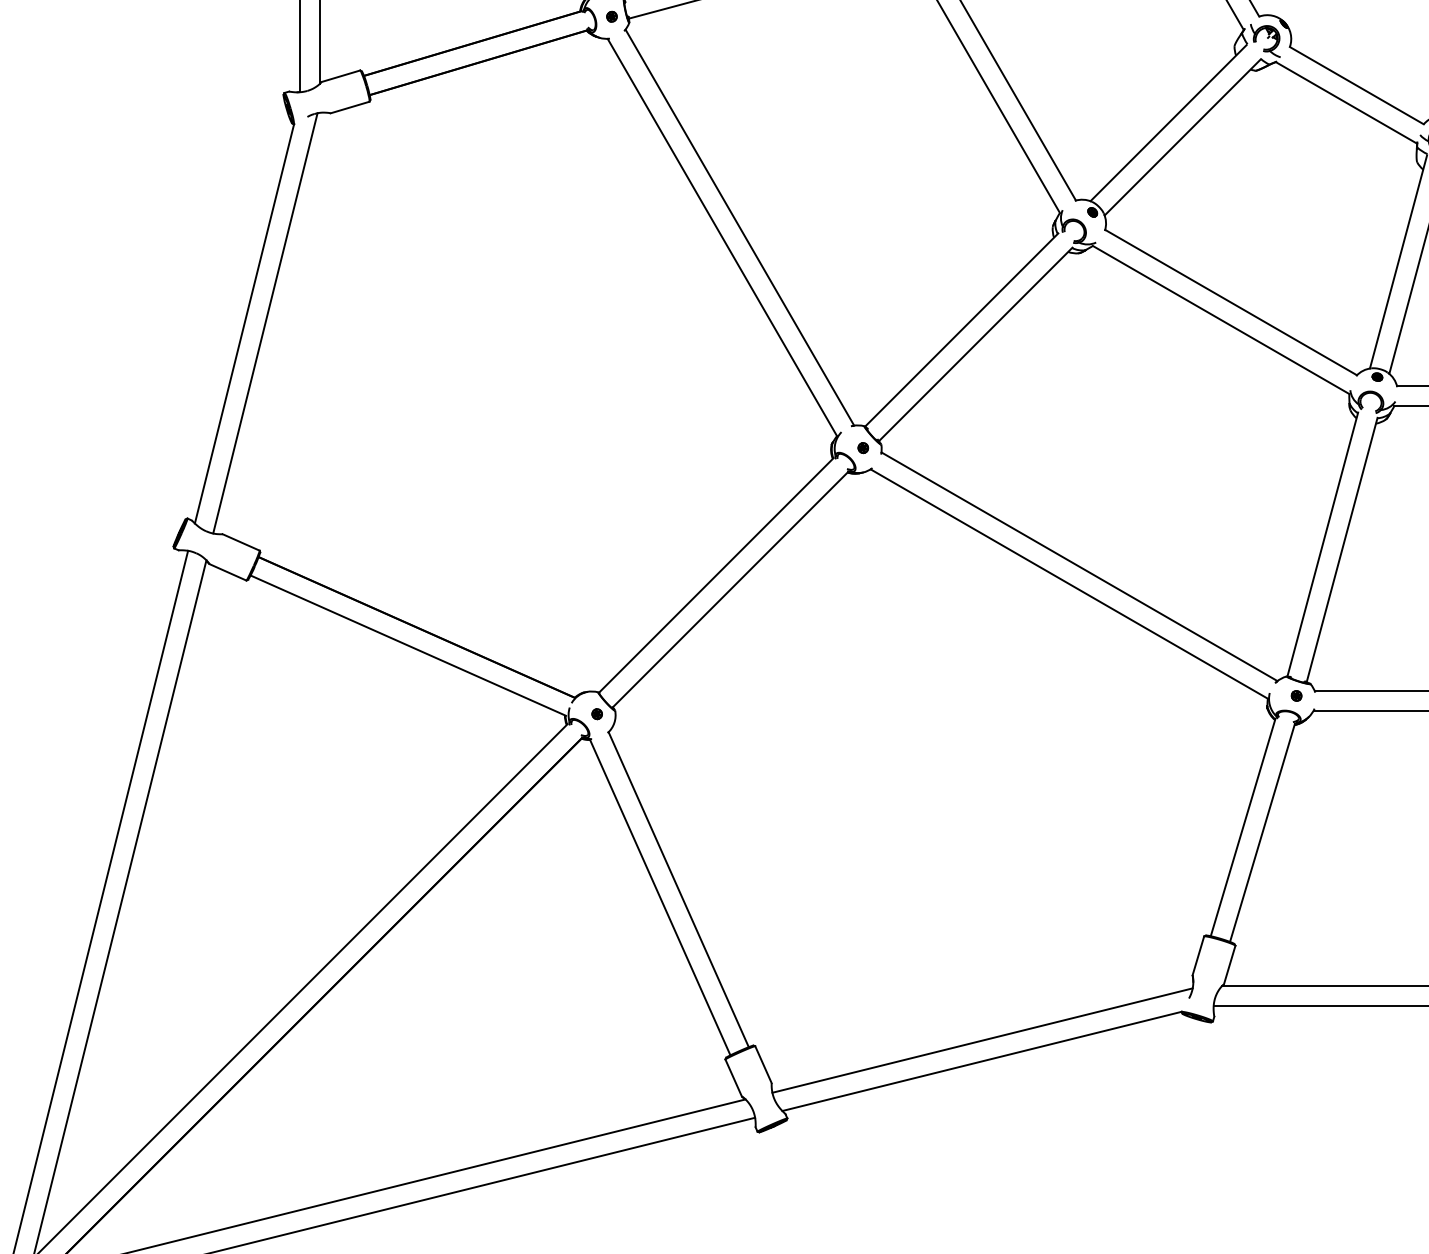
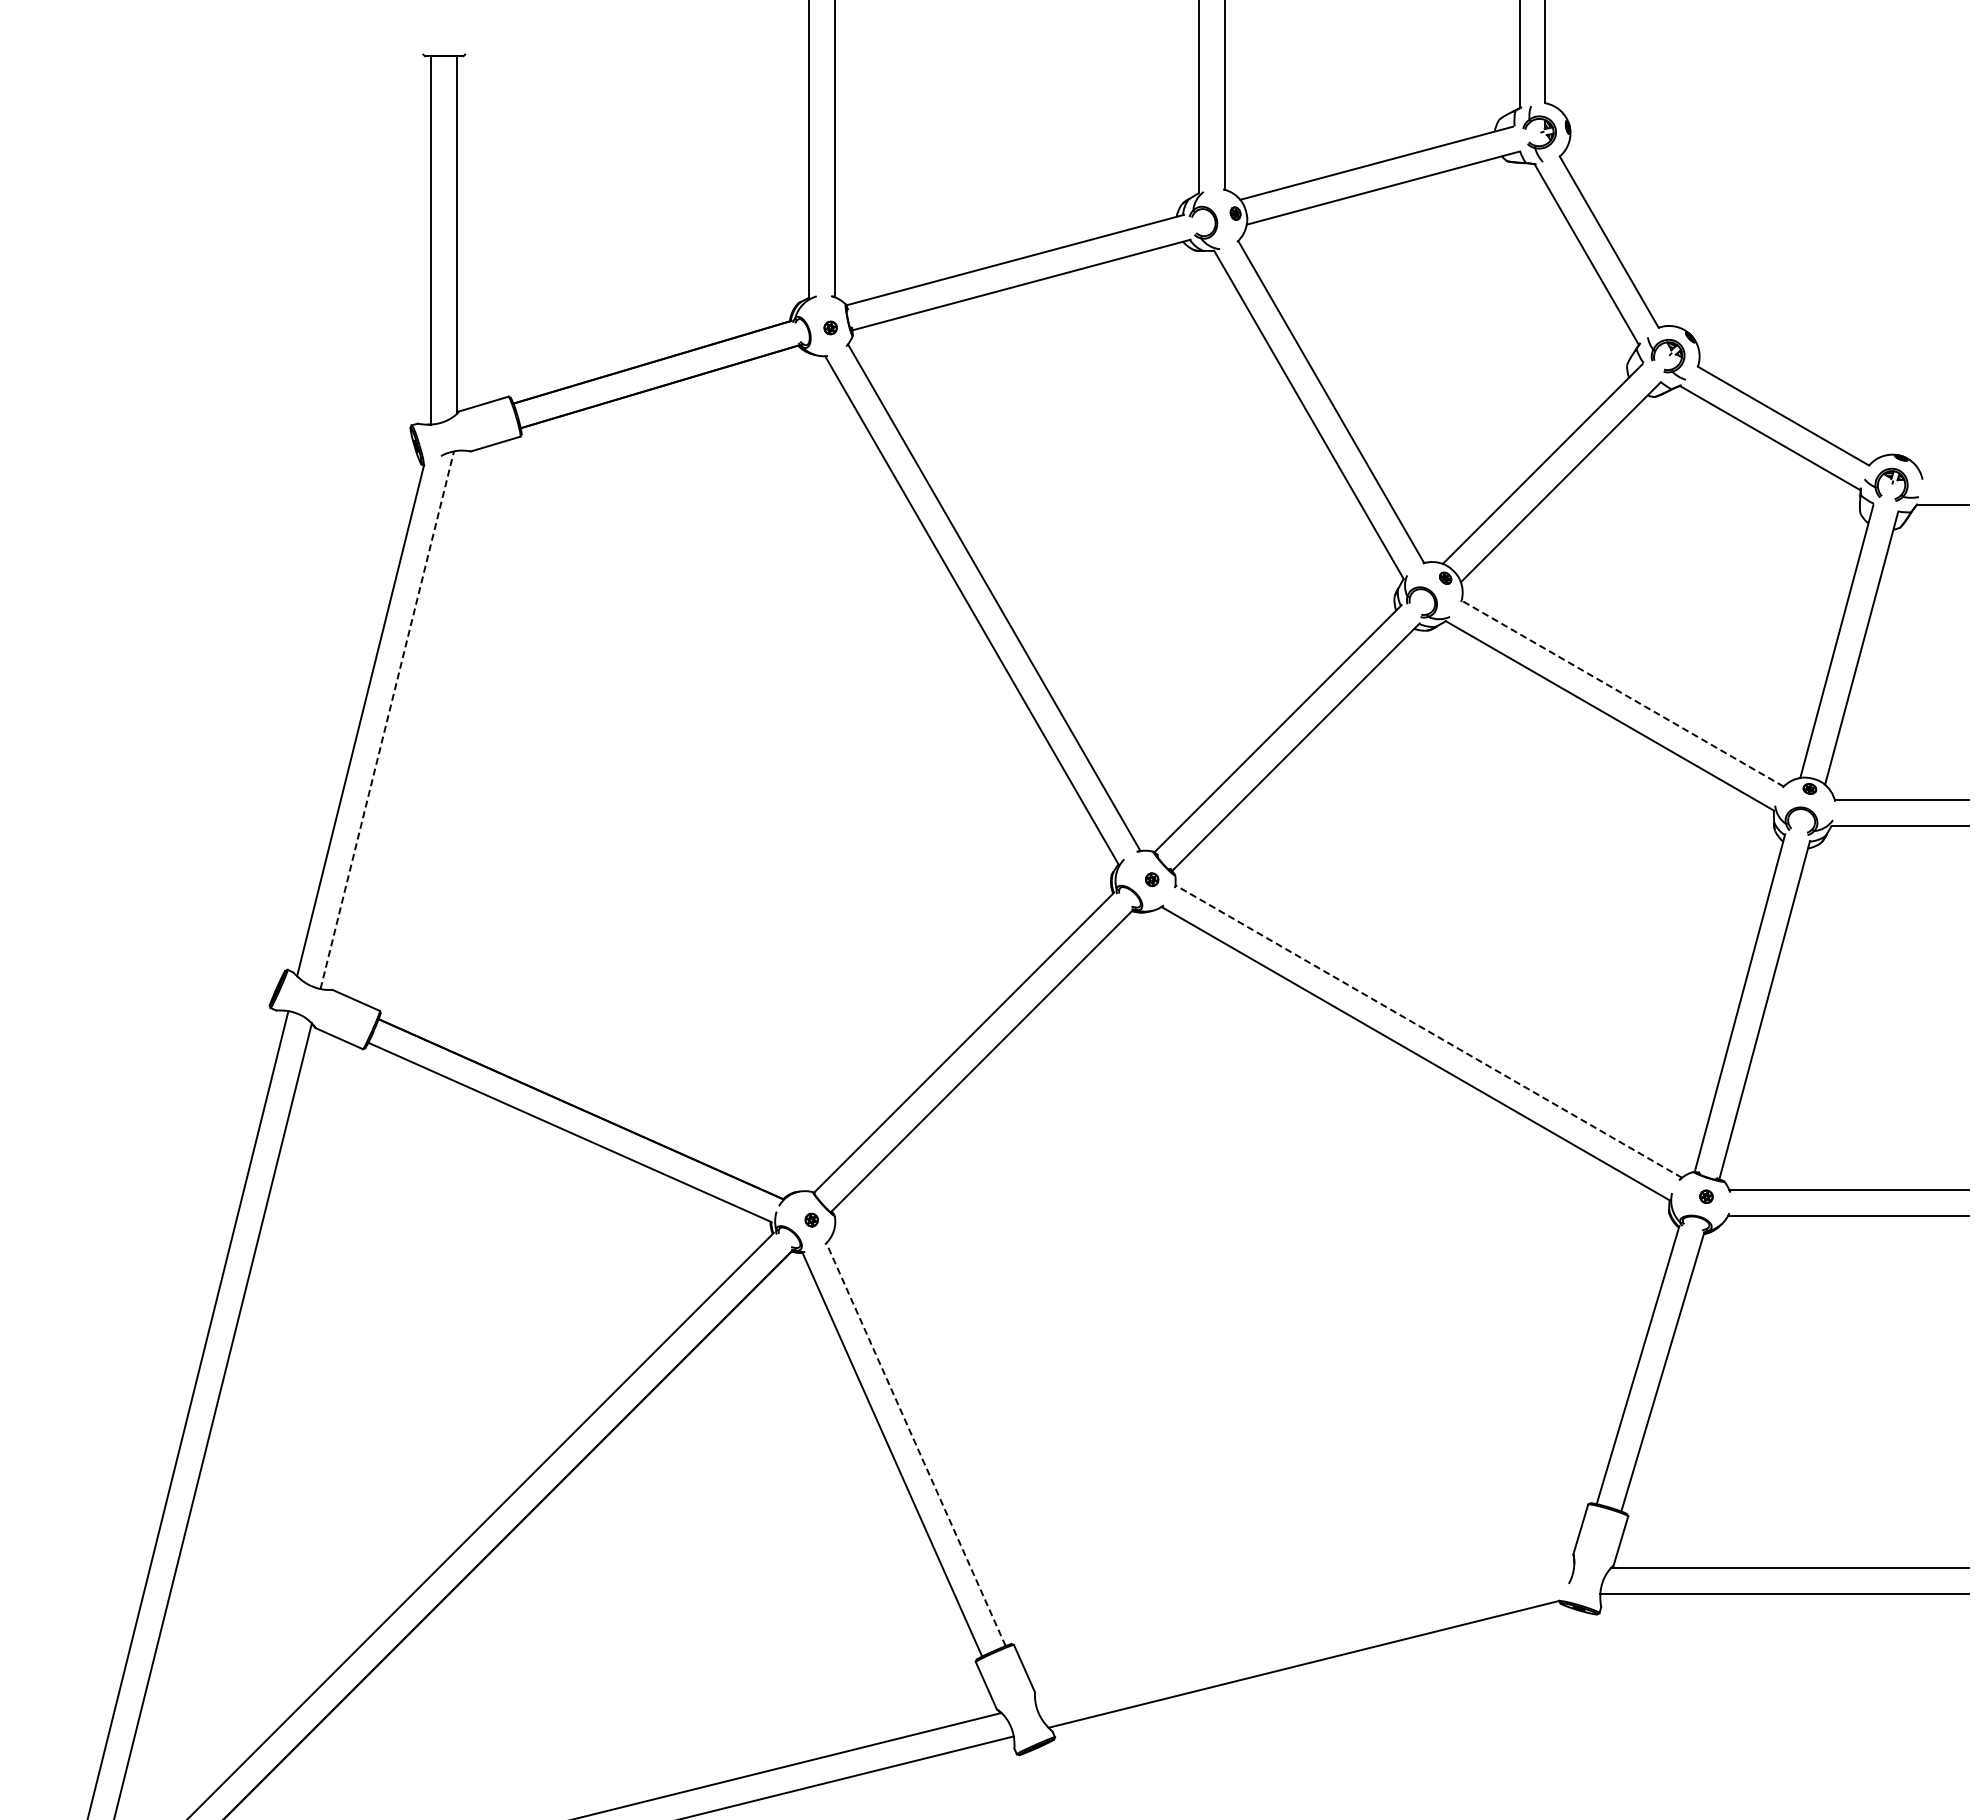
line: (1230, 302) -> (1622, 693), solid -> dashed
line: (265, 323) -> (387, 720), solid -> dashed
line: (1079, 566) -> (1428, 1031), solid -> dashed
line: (679, 889) -> (916, 1444), solid -> dashed
line: (982, 1040) -> (1304, 1637), removed

